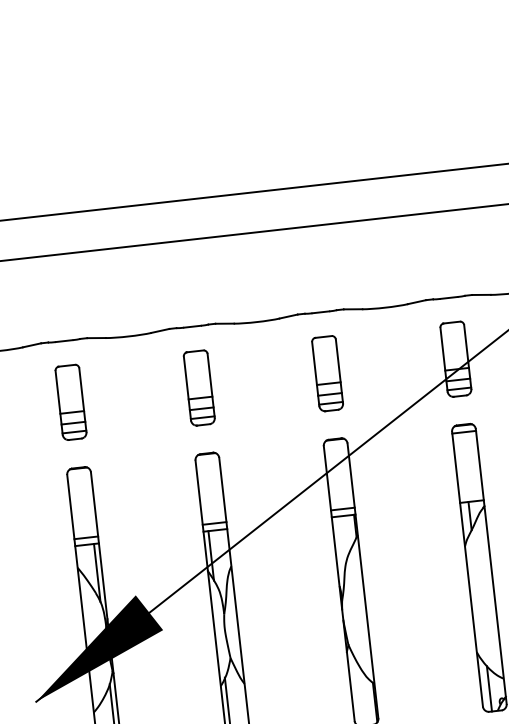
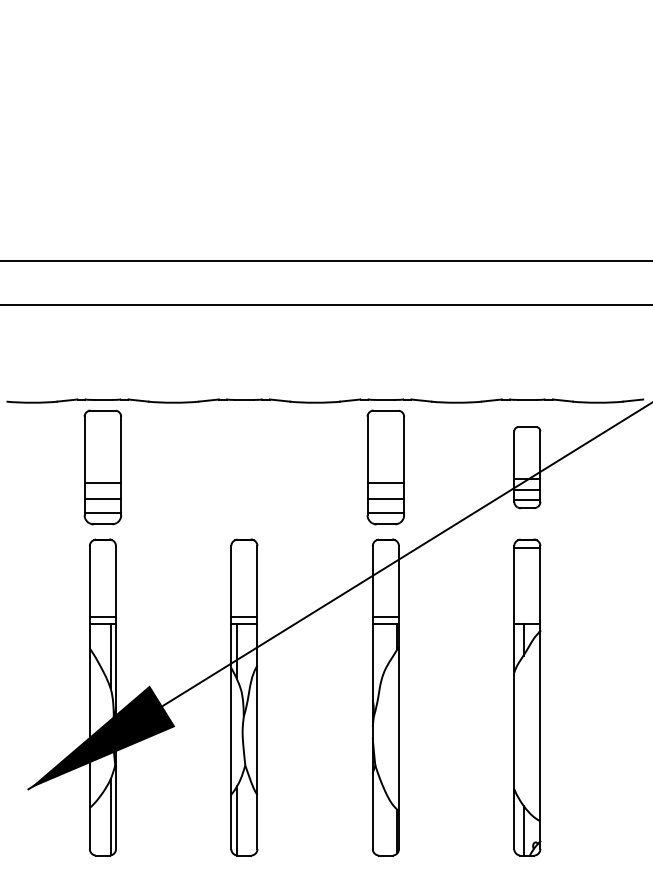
part: (327, 373) -> (385, 467), size x1.4
part: (199, 388) -> (244, 467), removed
part: (70, 402) -> (102, 467), size x1.4

